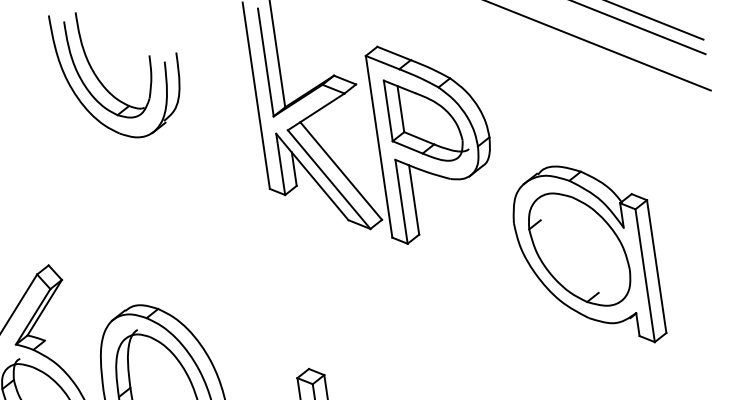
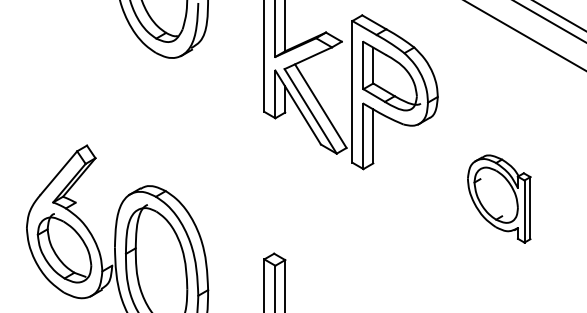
part: (587, 256) -> (499, 198), size x0.6

